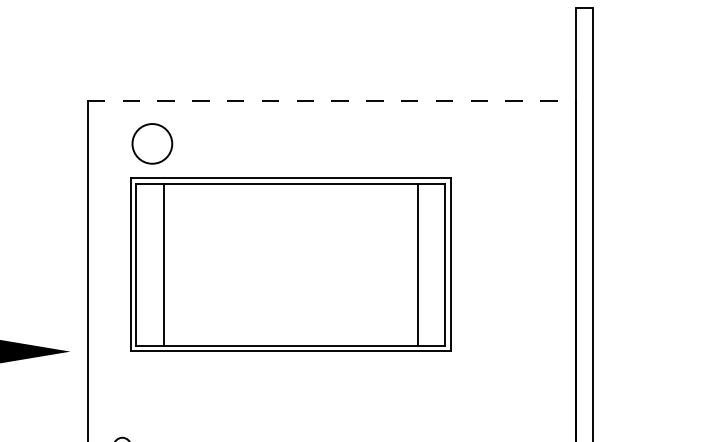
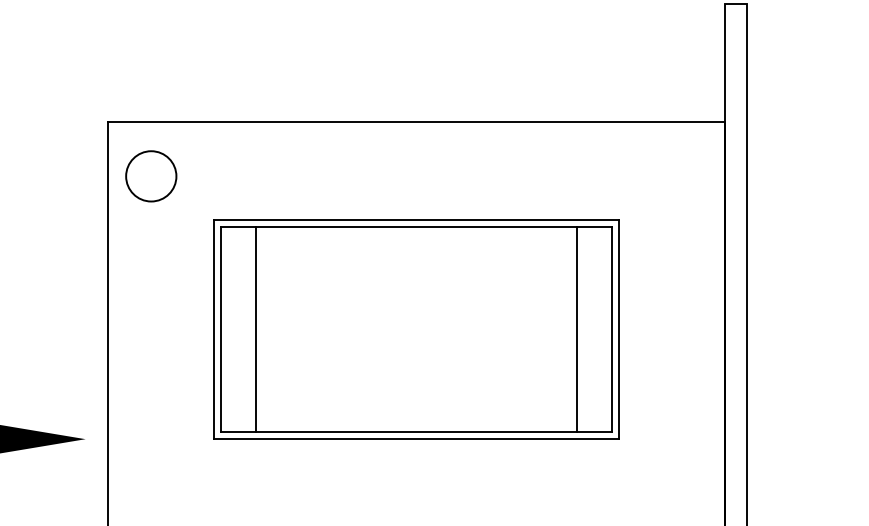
line: (332, 100) -> (417, 121), dashed -> solid
circle: (152, 143) -> (151, 175), moved
part: (290, 264) -> (415, 328), moved

